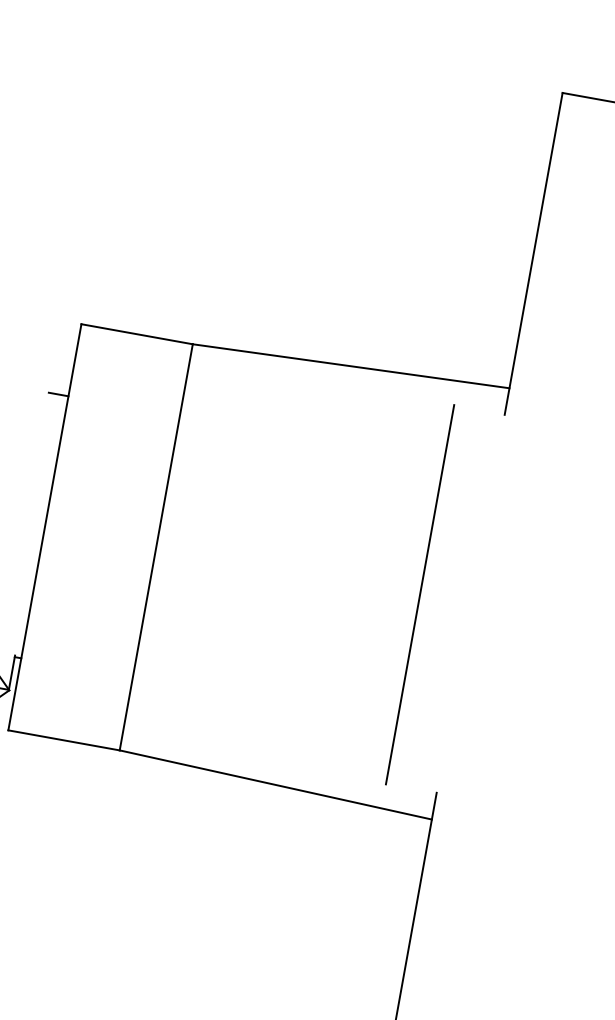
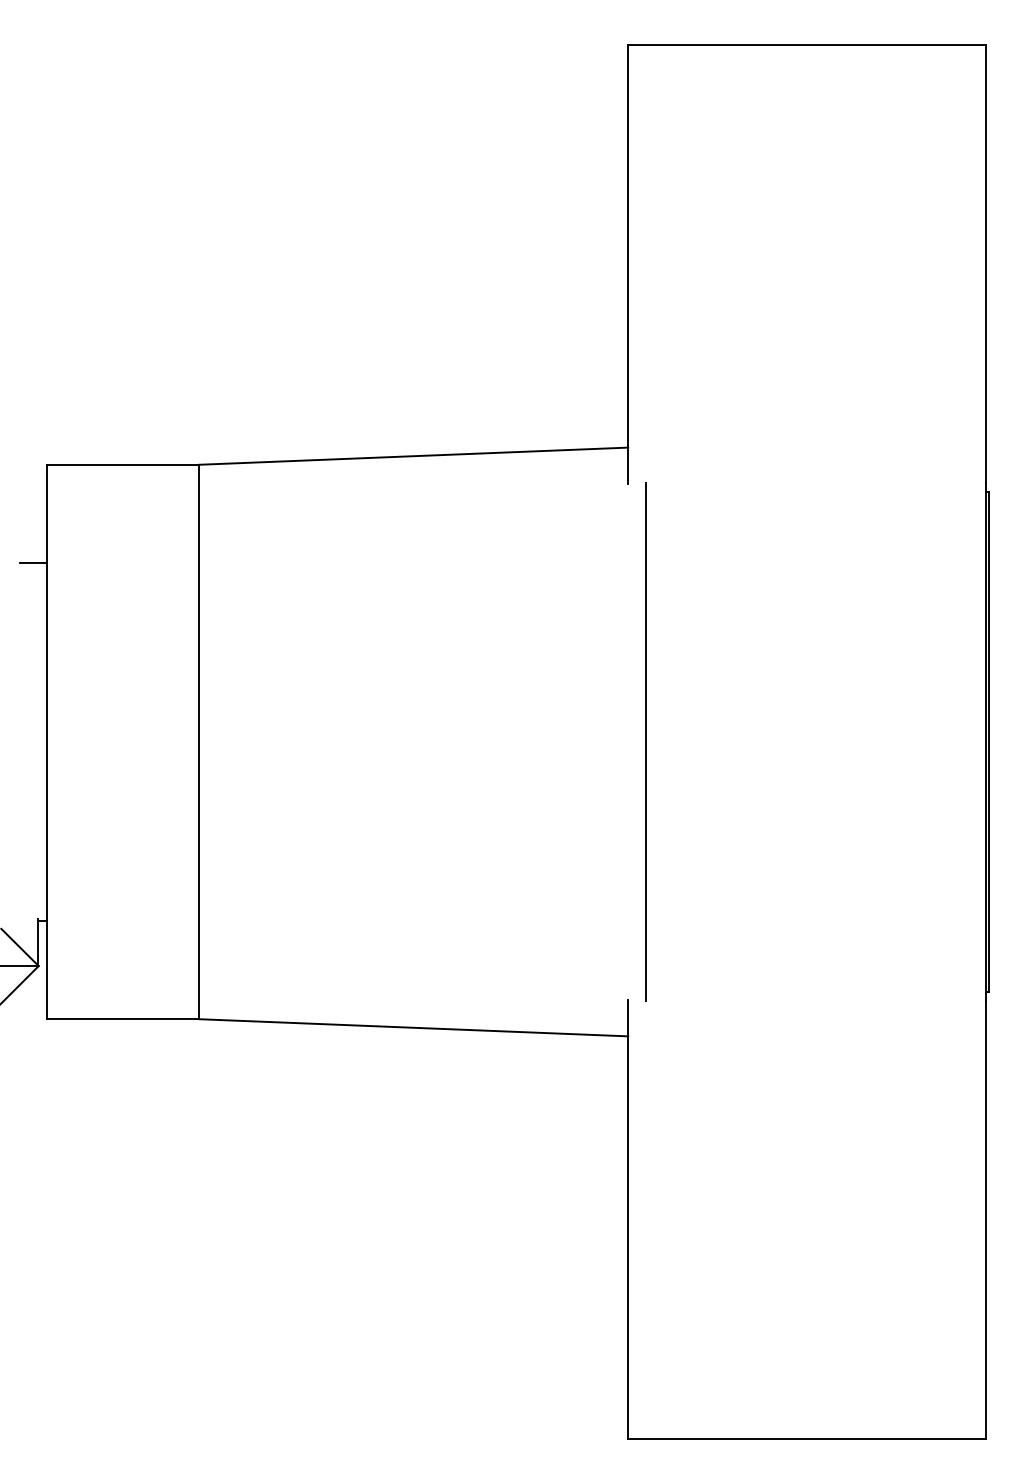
line: (419, 594) -> (645, 741), moved

